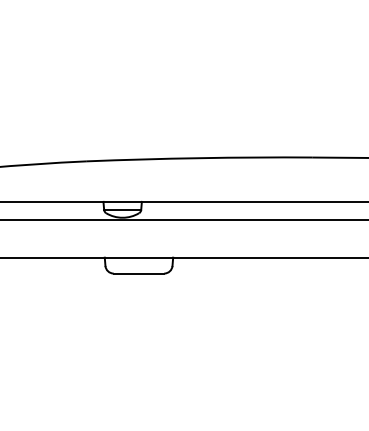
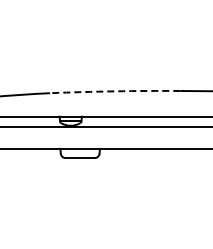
arc: (200, 158) -> (115, 91), solid -> dashed

